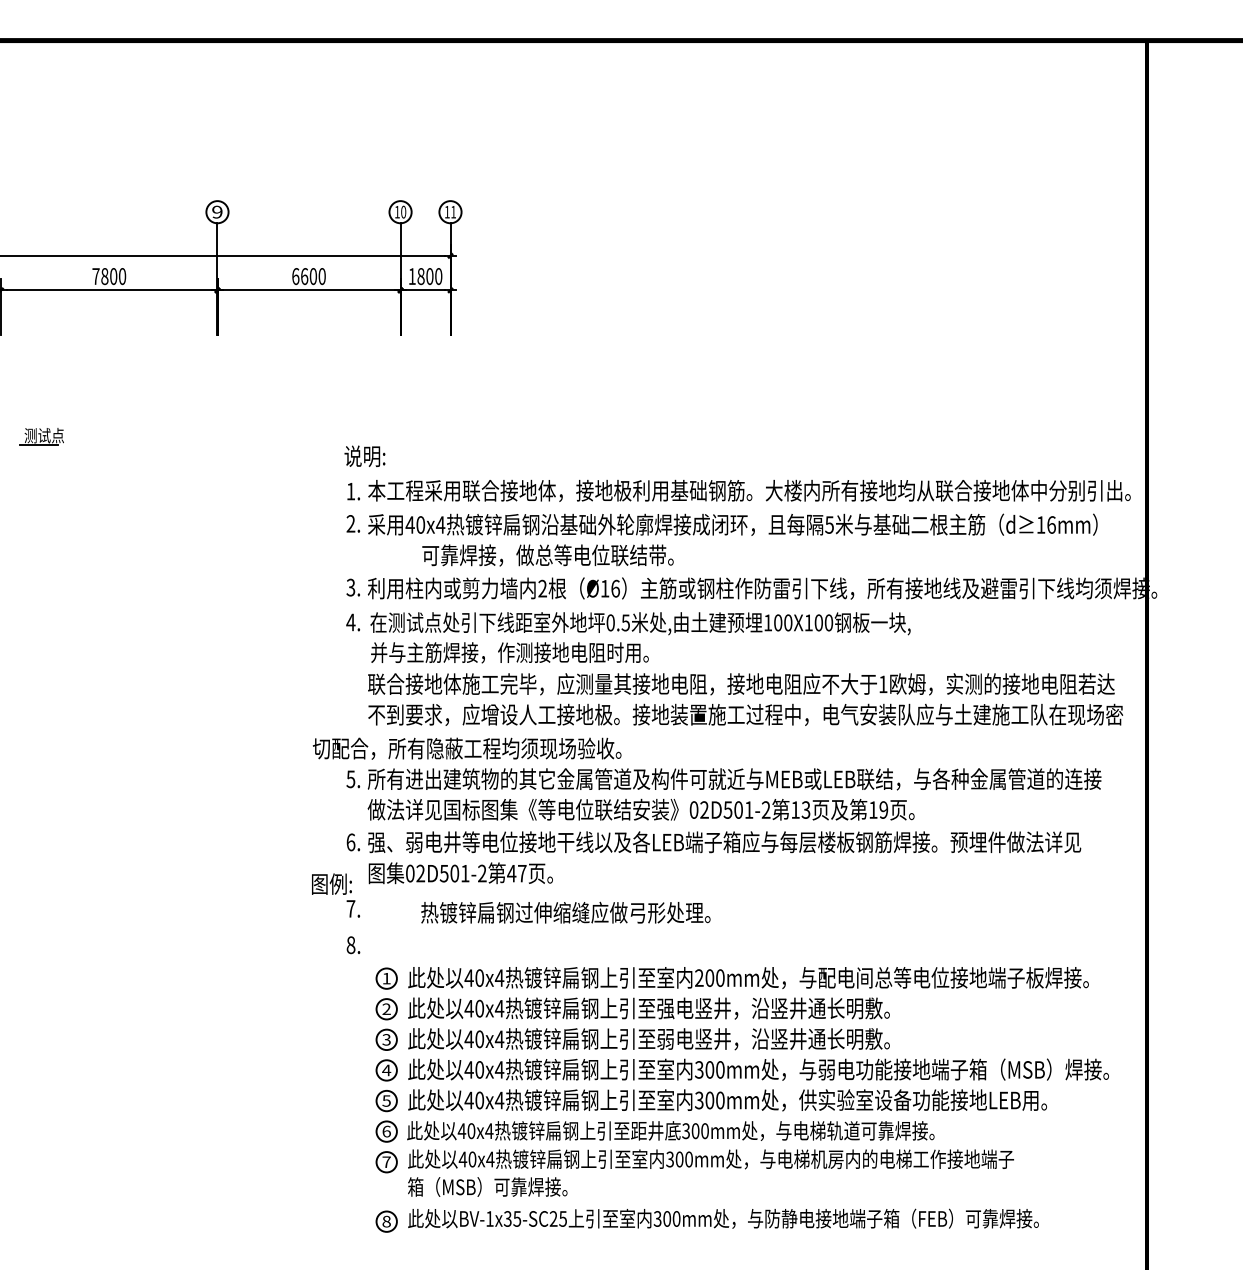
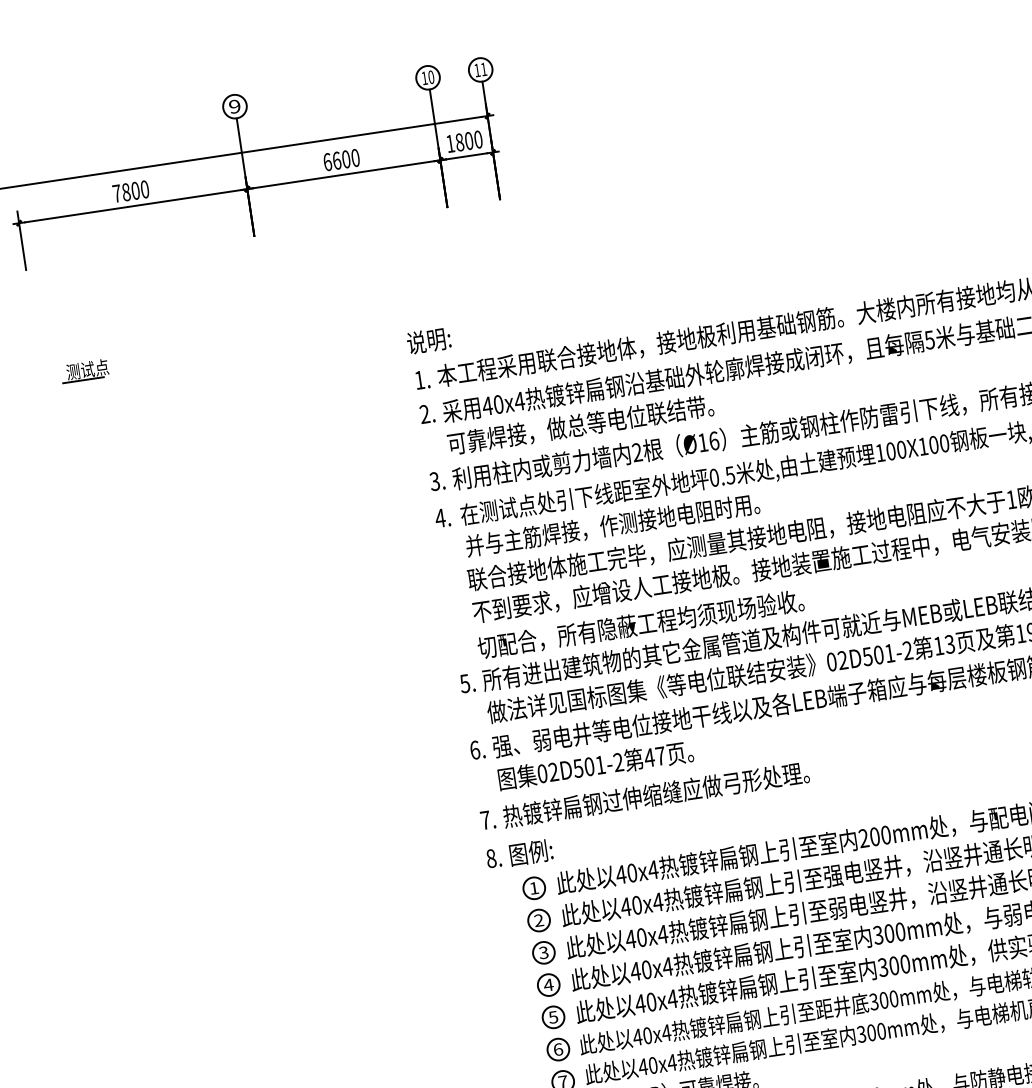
text: (547, 555) -> (580, 425), moved
text: (466, 748) -> (640, 624), moved
text: (331, 883) -> (530, 851), moved
text: (565, 912) -> (655, 794), moved

